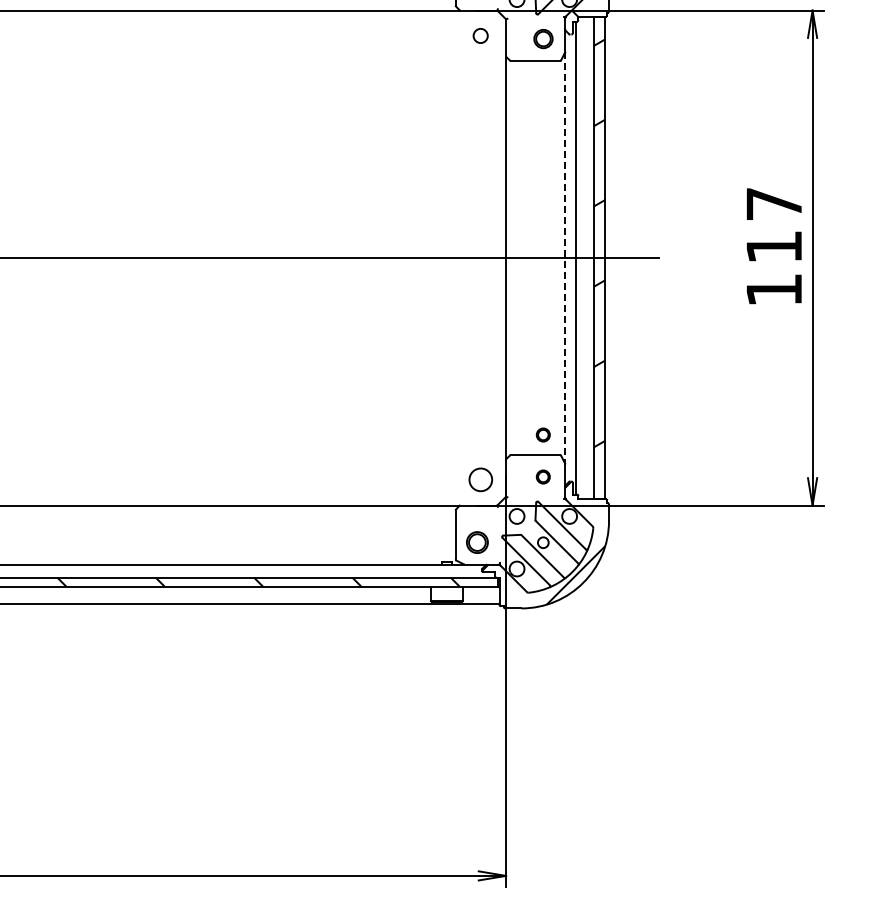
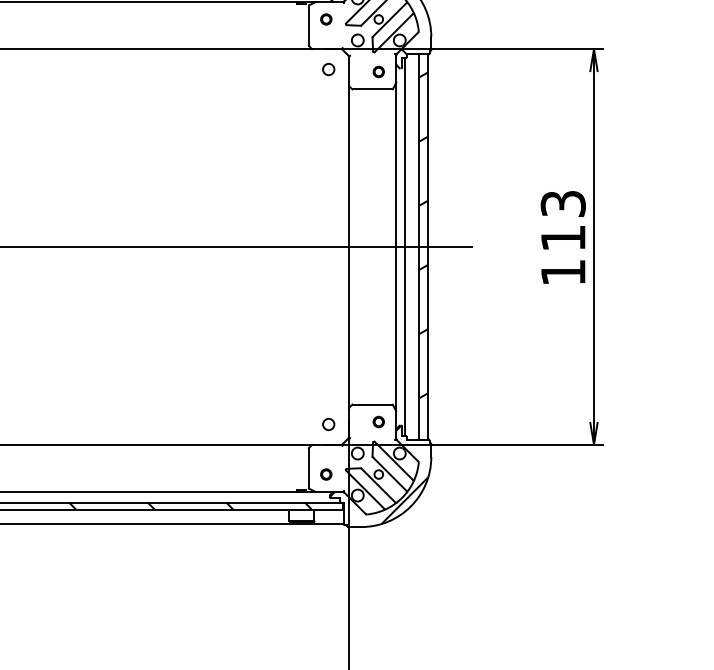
circle: (542, 38) -> (378, 71), size x0.71
text: (774, 204) -> (563, 204), 117 -> 113
line: (565, 258) -> (396, 247), dashed -> solid
circle: (542, 434) -> (378, 388), removed
circle: (480, 480) -> (328, 424), size x0.62
circle: (477, 542) -> (326, 474), size x0.62

